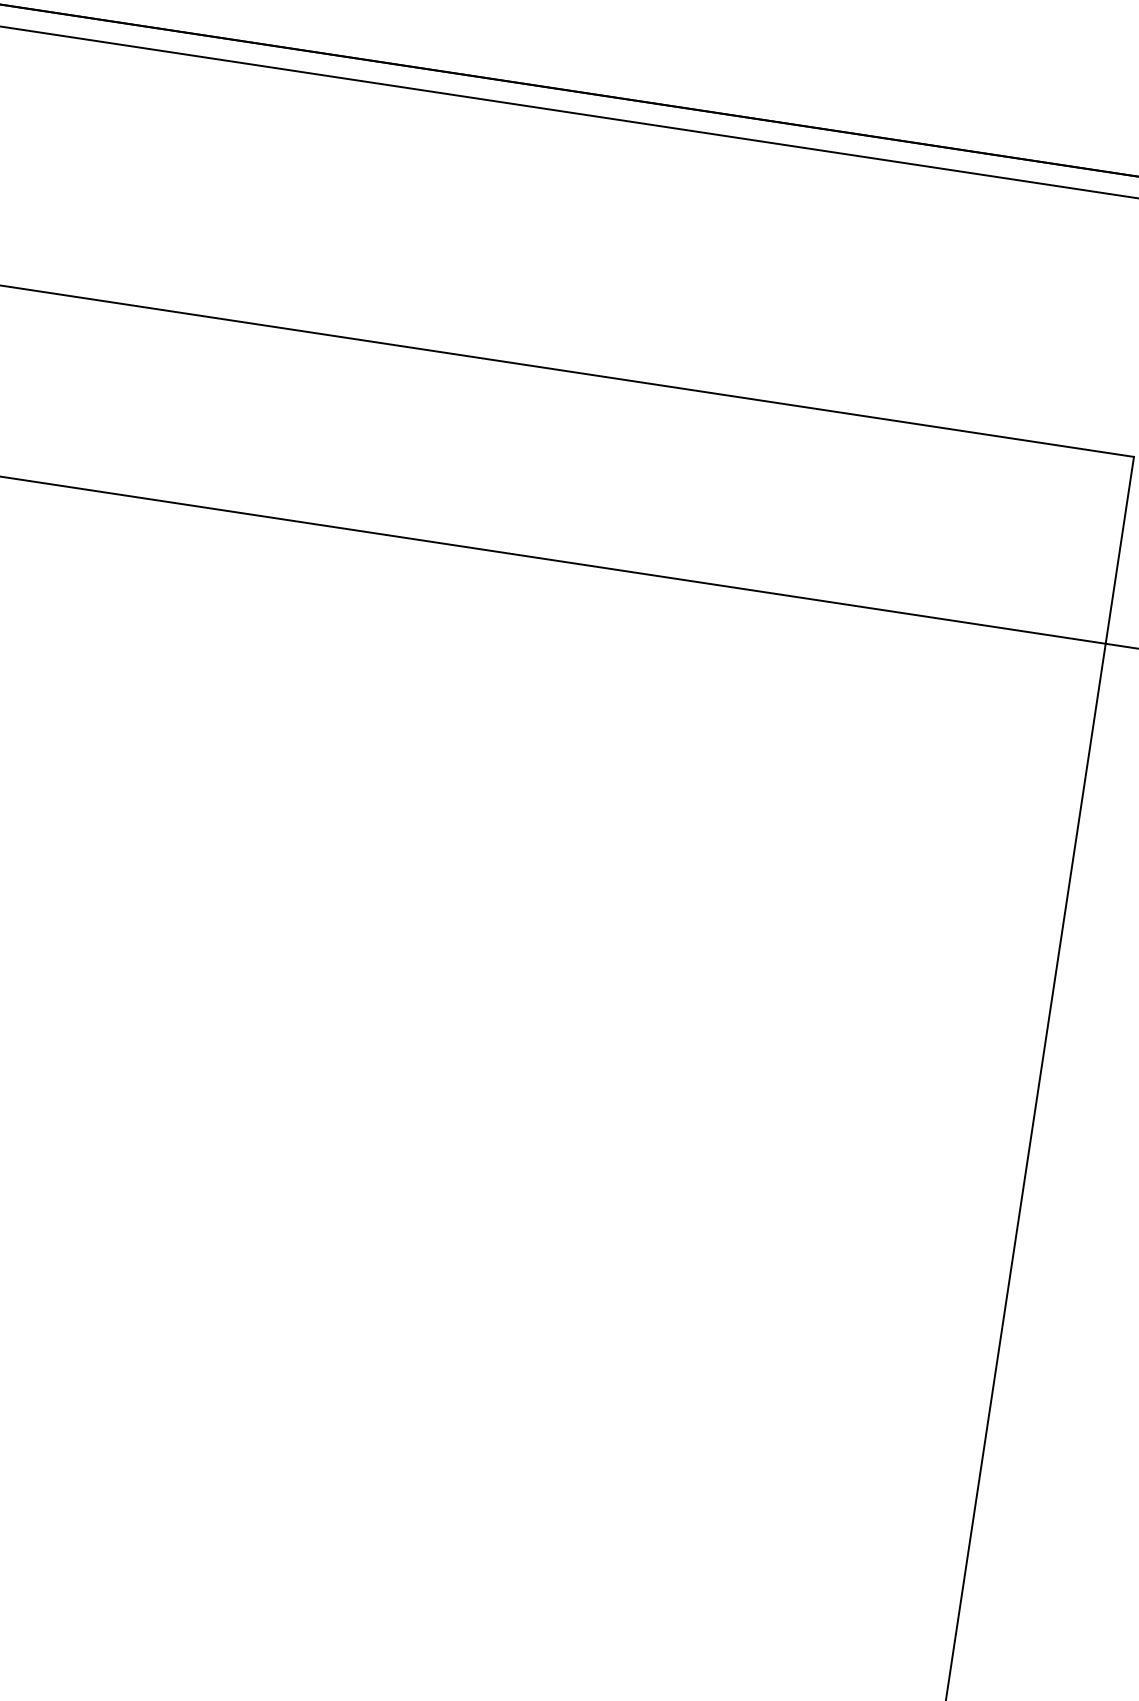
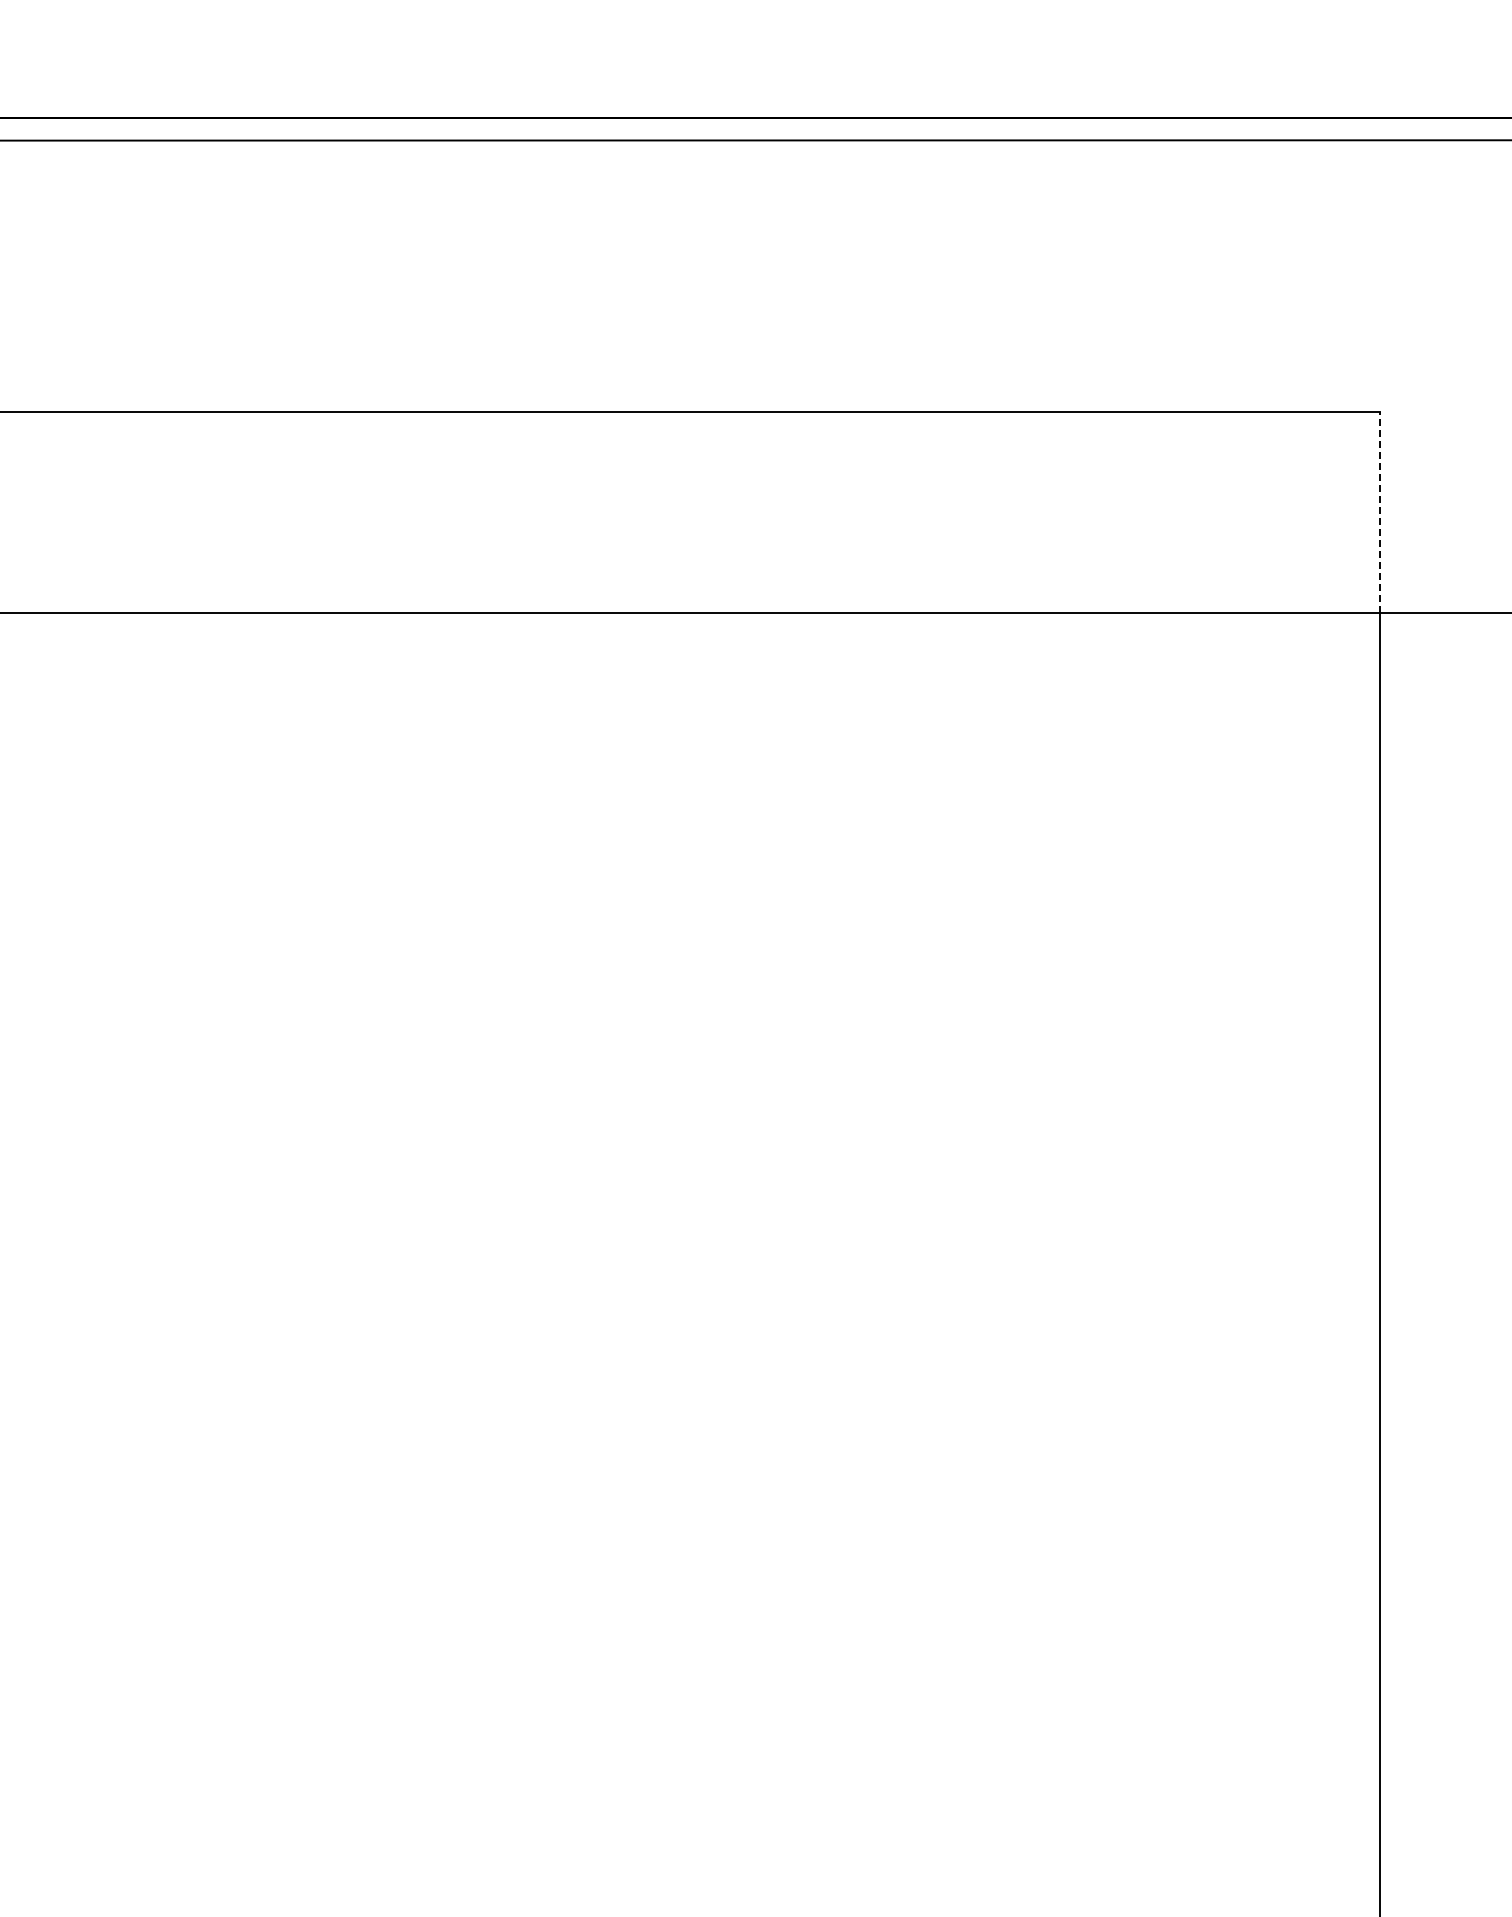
line: (1120, 550) -> (1380, 512), solid -> dashed

